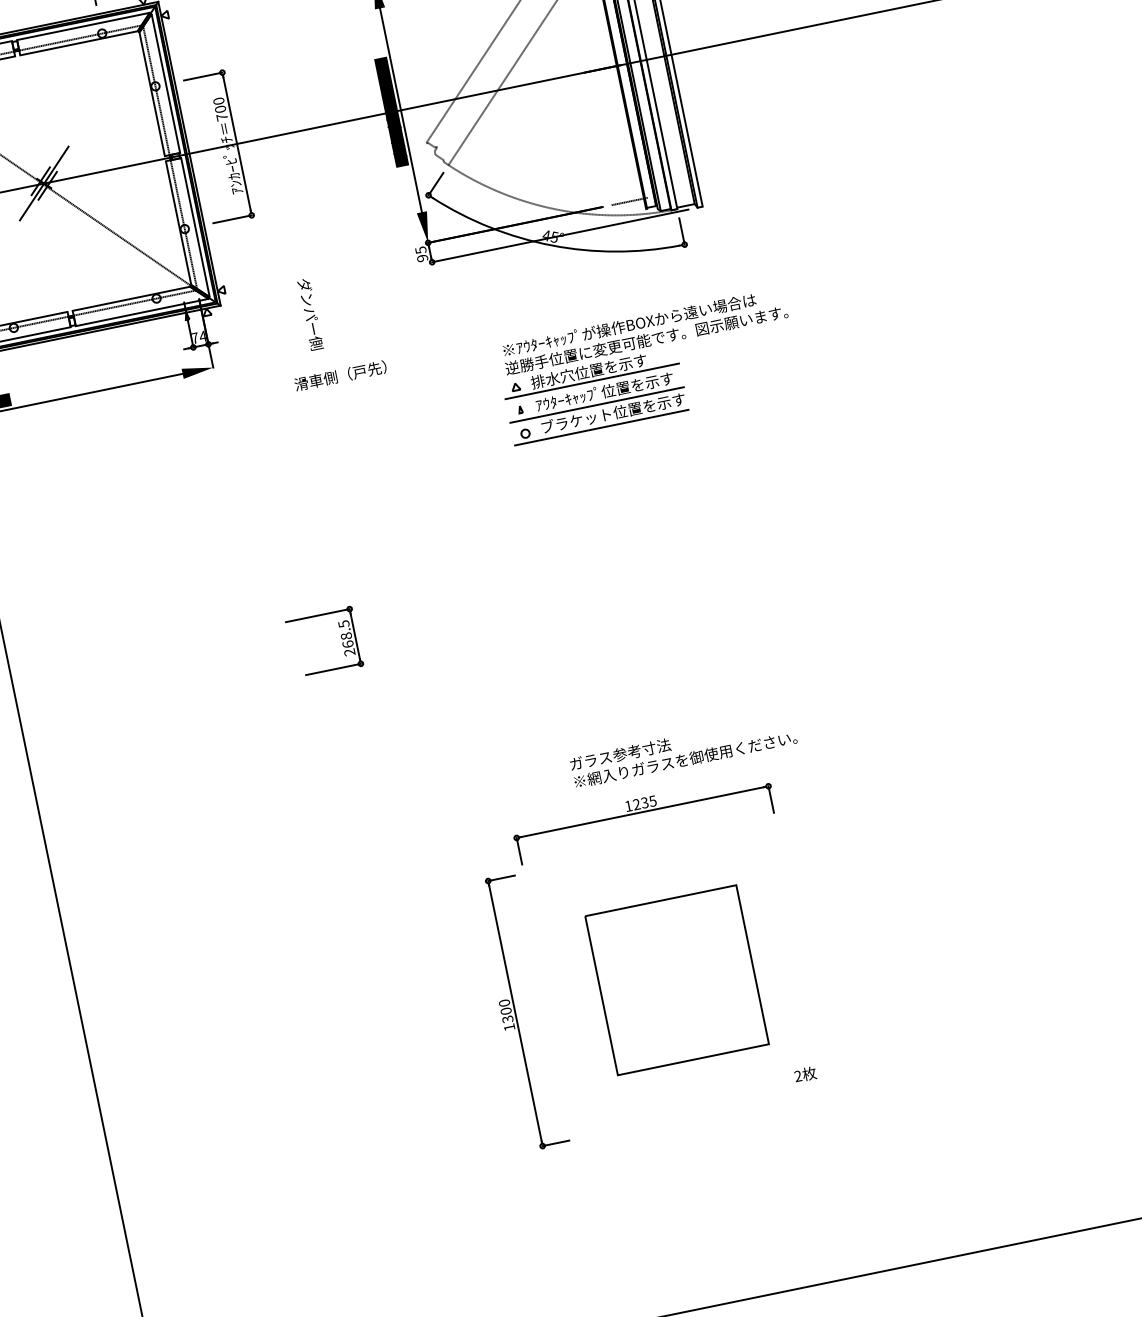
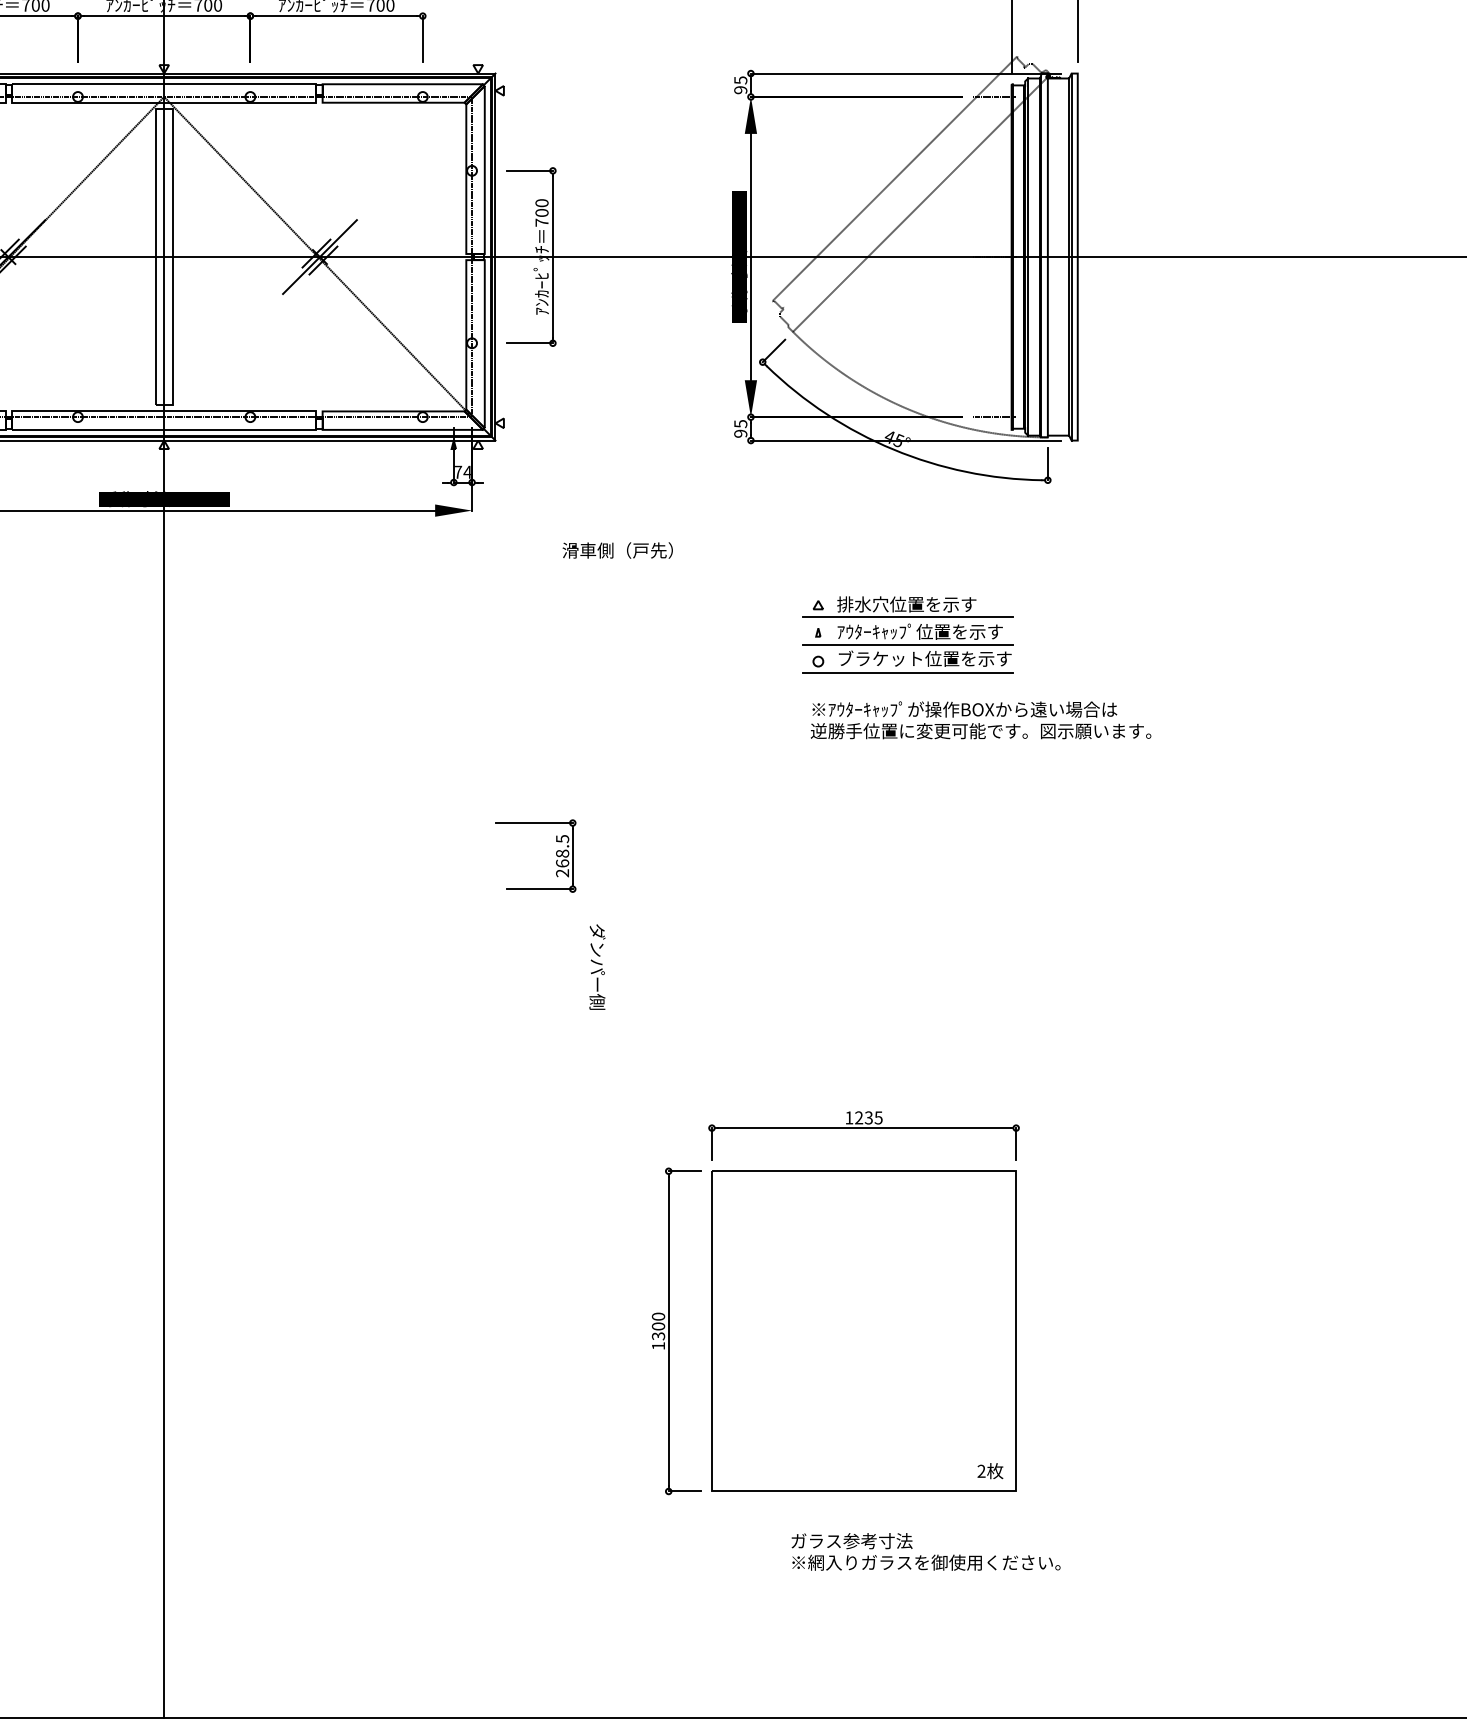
text: (310, 313) -> (597, 966), moved
text: (644, 331) -> (980, 720), moved
text: (683, 750) -> (925, 1551), moved
part: (676, 979) -> (863, 1330), size x1.67

